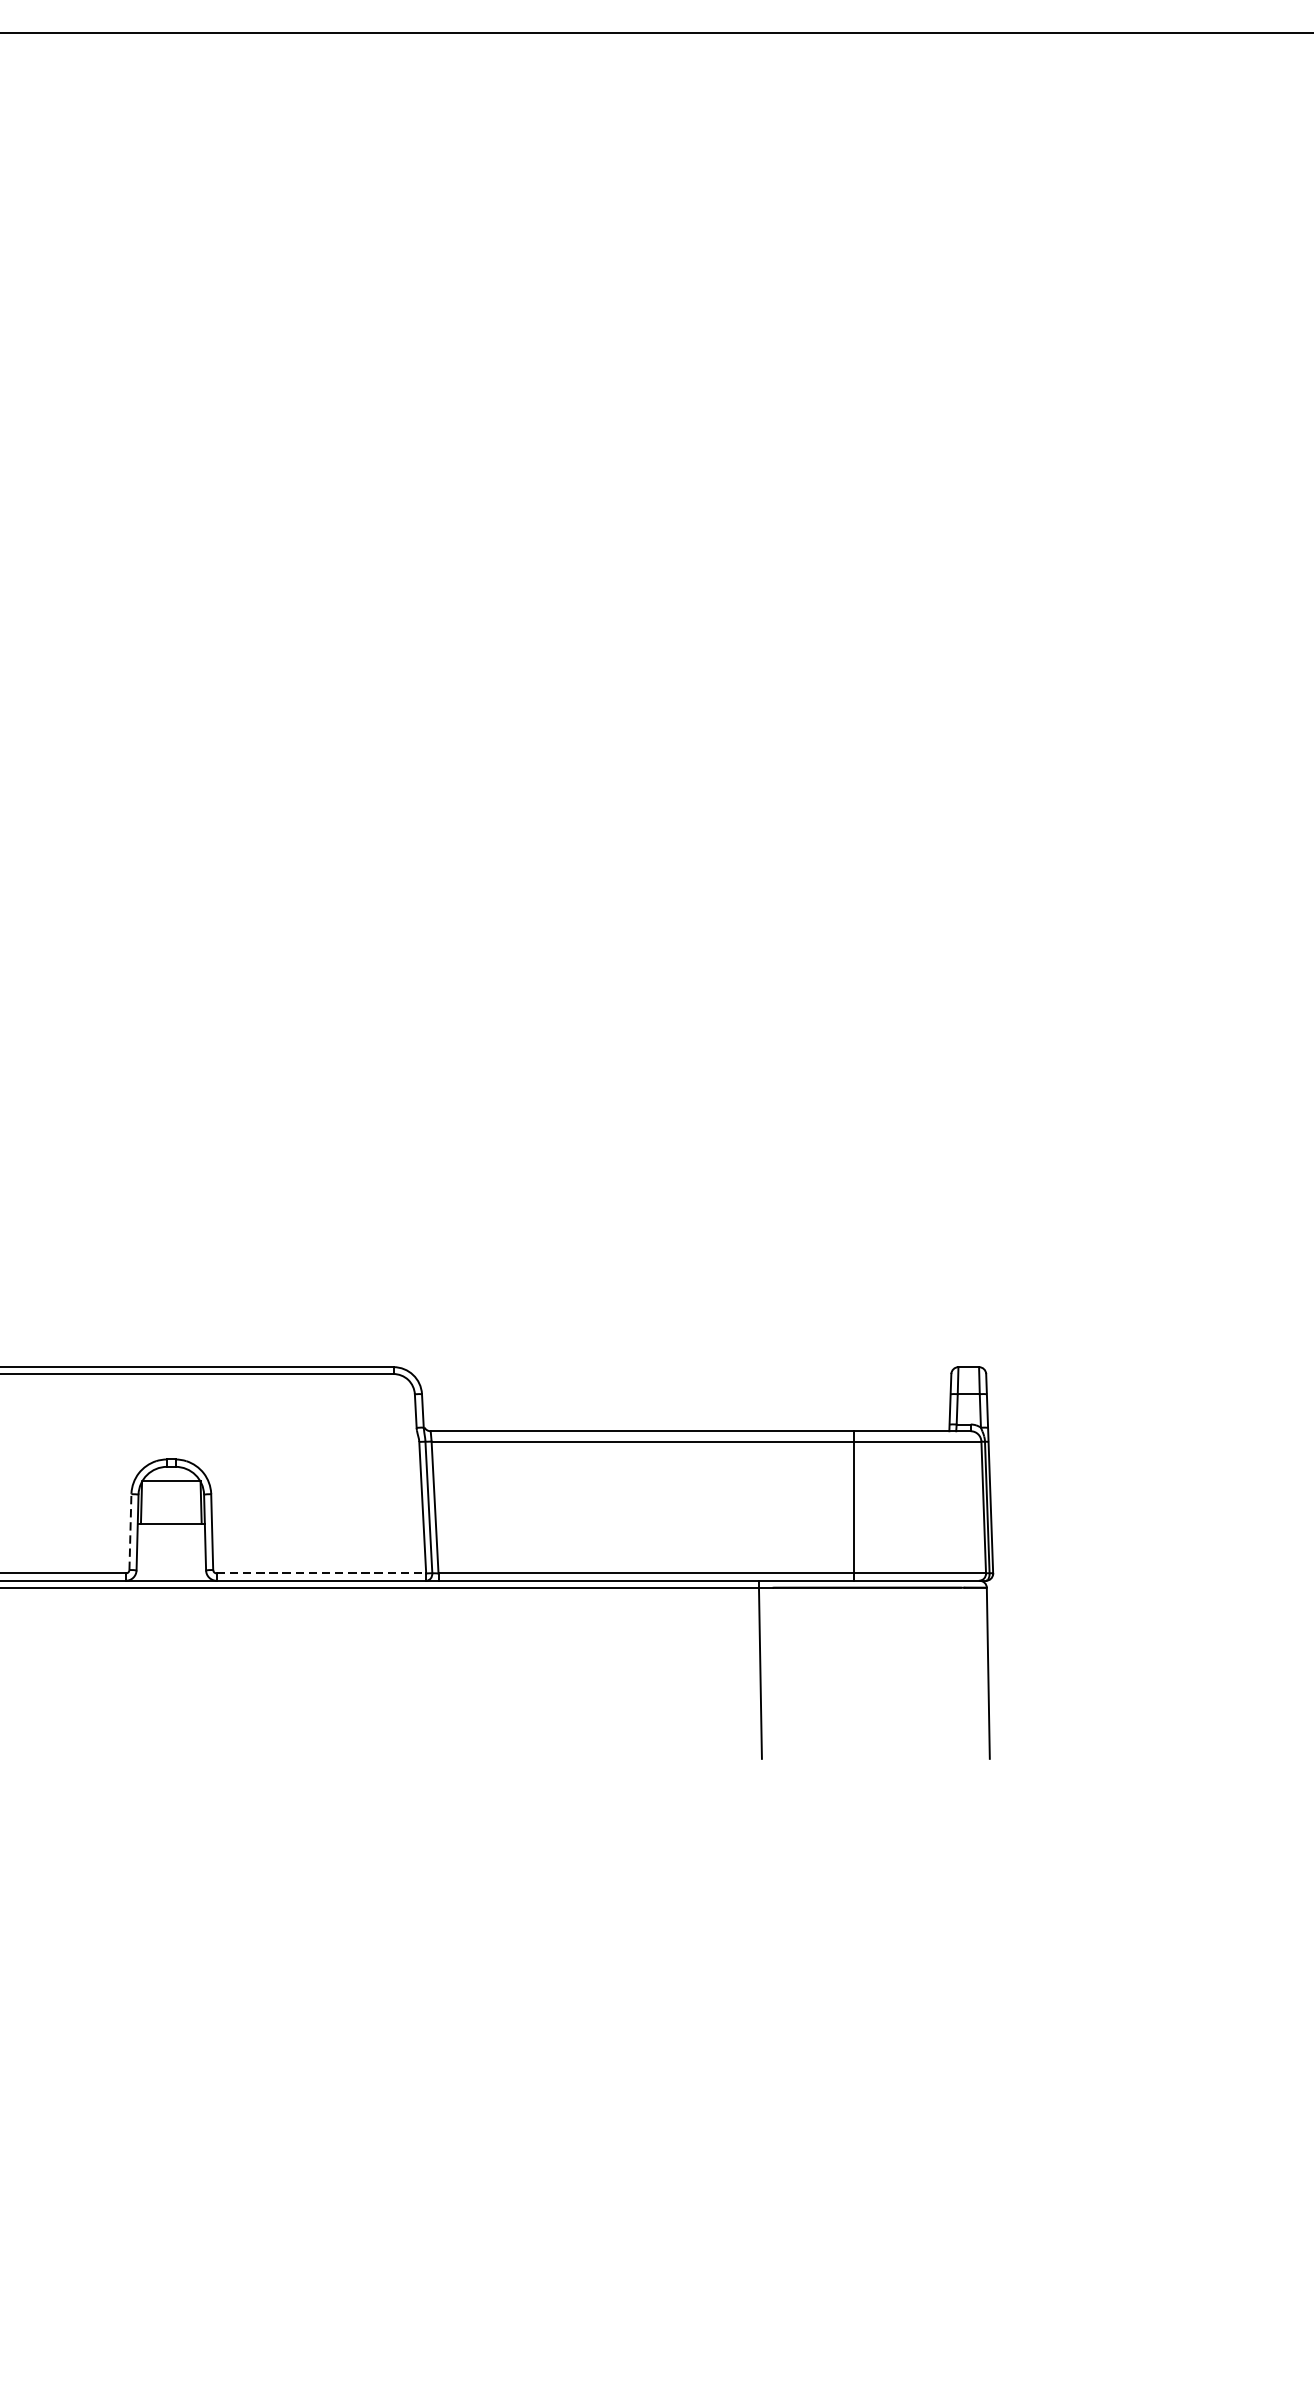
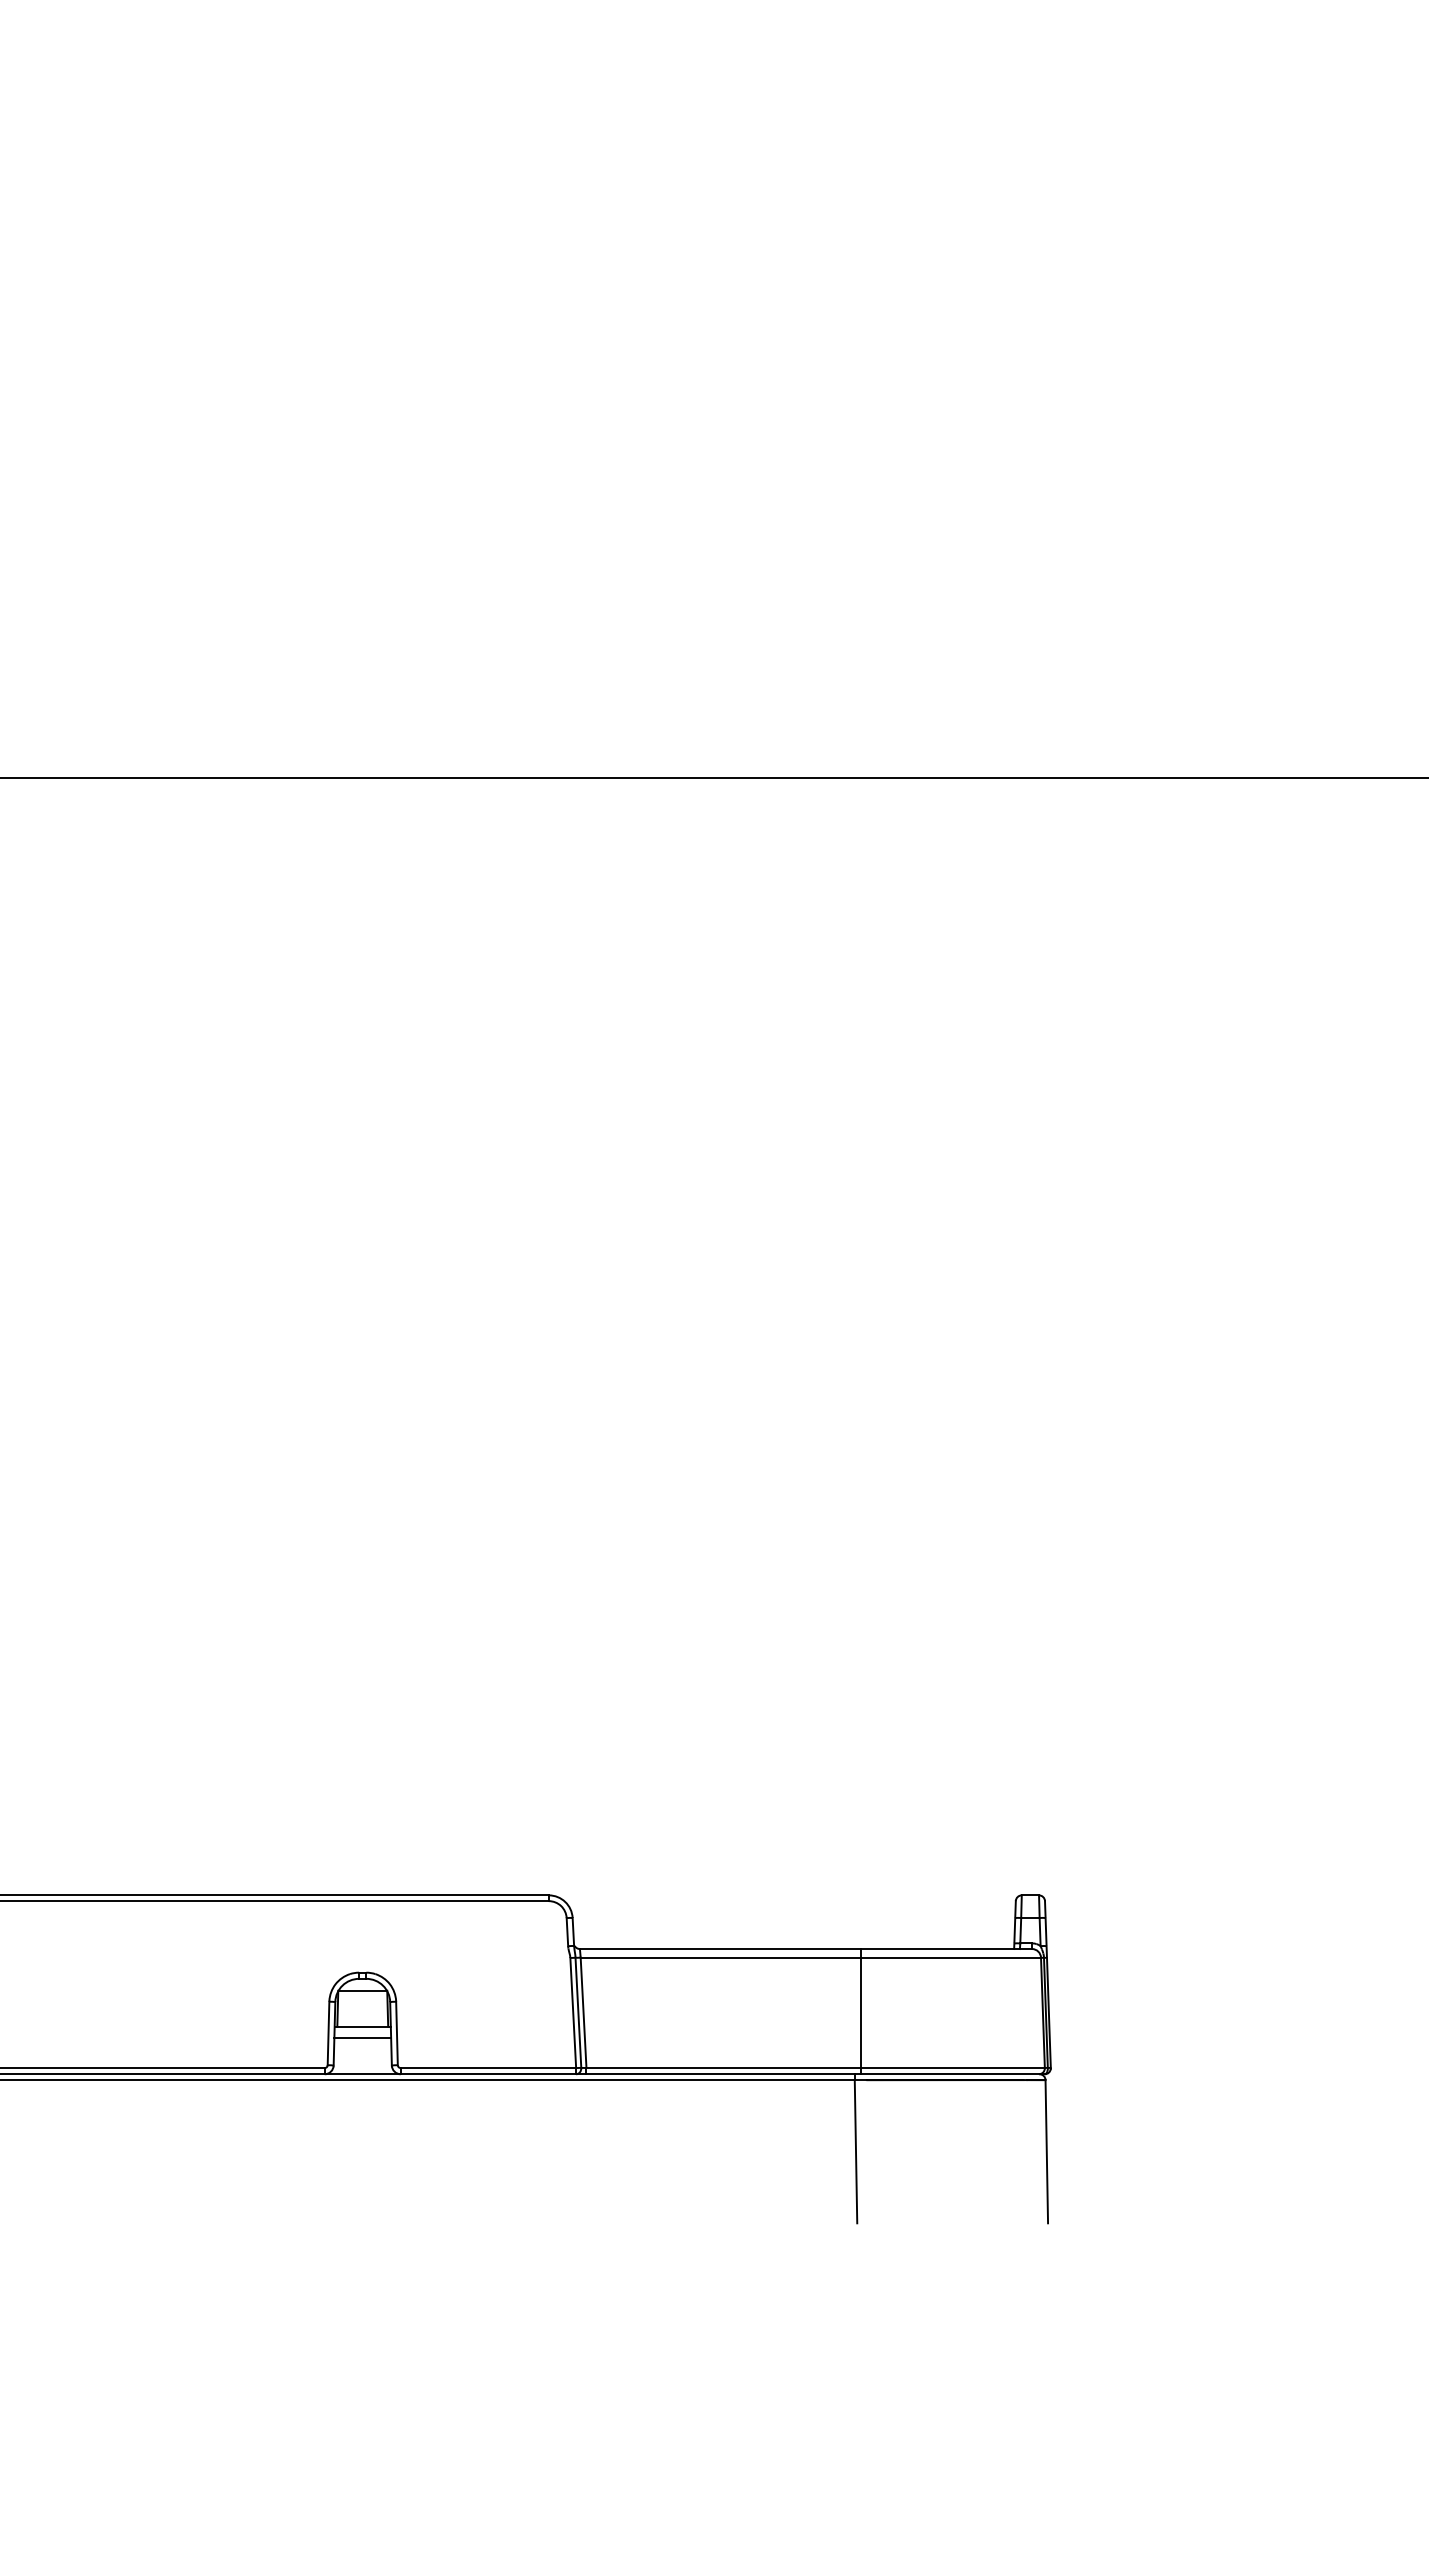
line: (854, 1505) -> (860, 2011), moved
line: (130, 1532) -> (328, 2033), dashed -> solid
line: (171, 1538) -> (362, 2038), added
line: (321, 1573) -> (488, 2068), dashed -> solid

